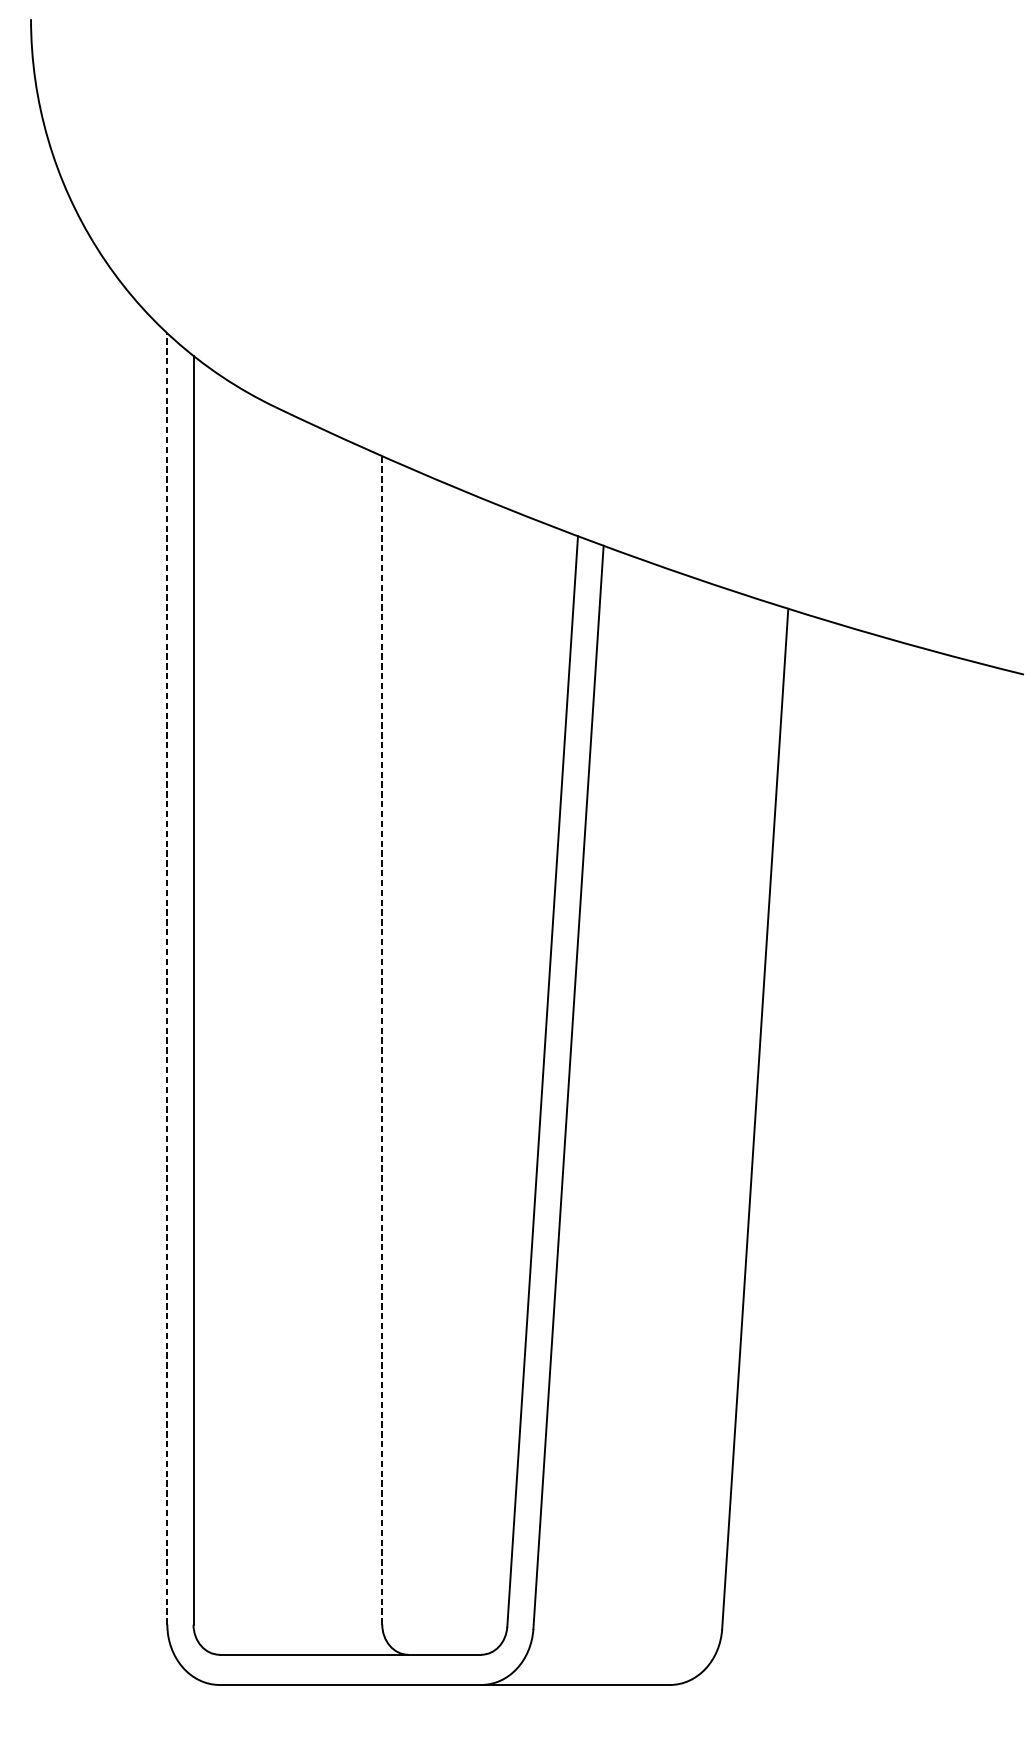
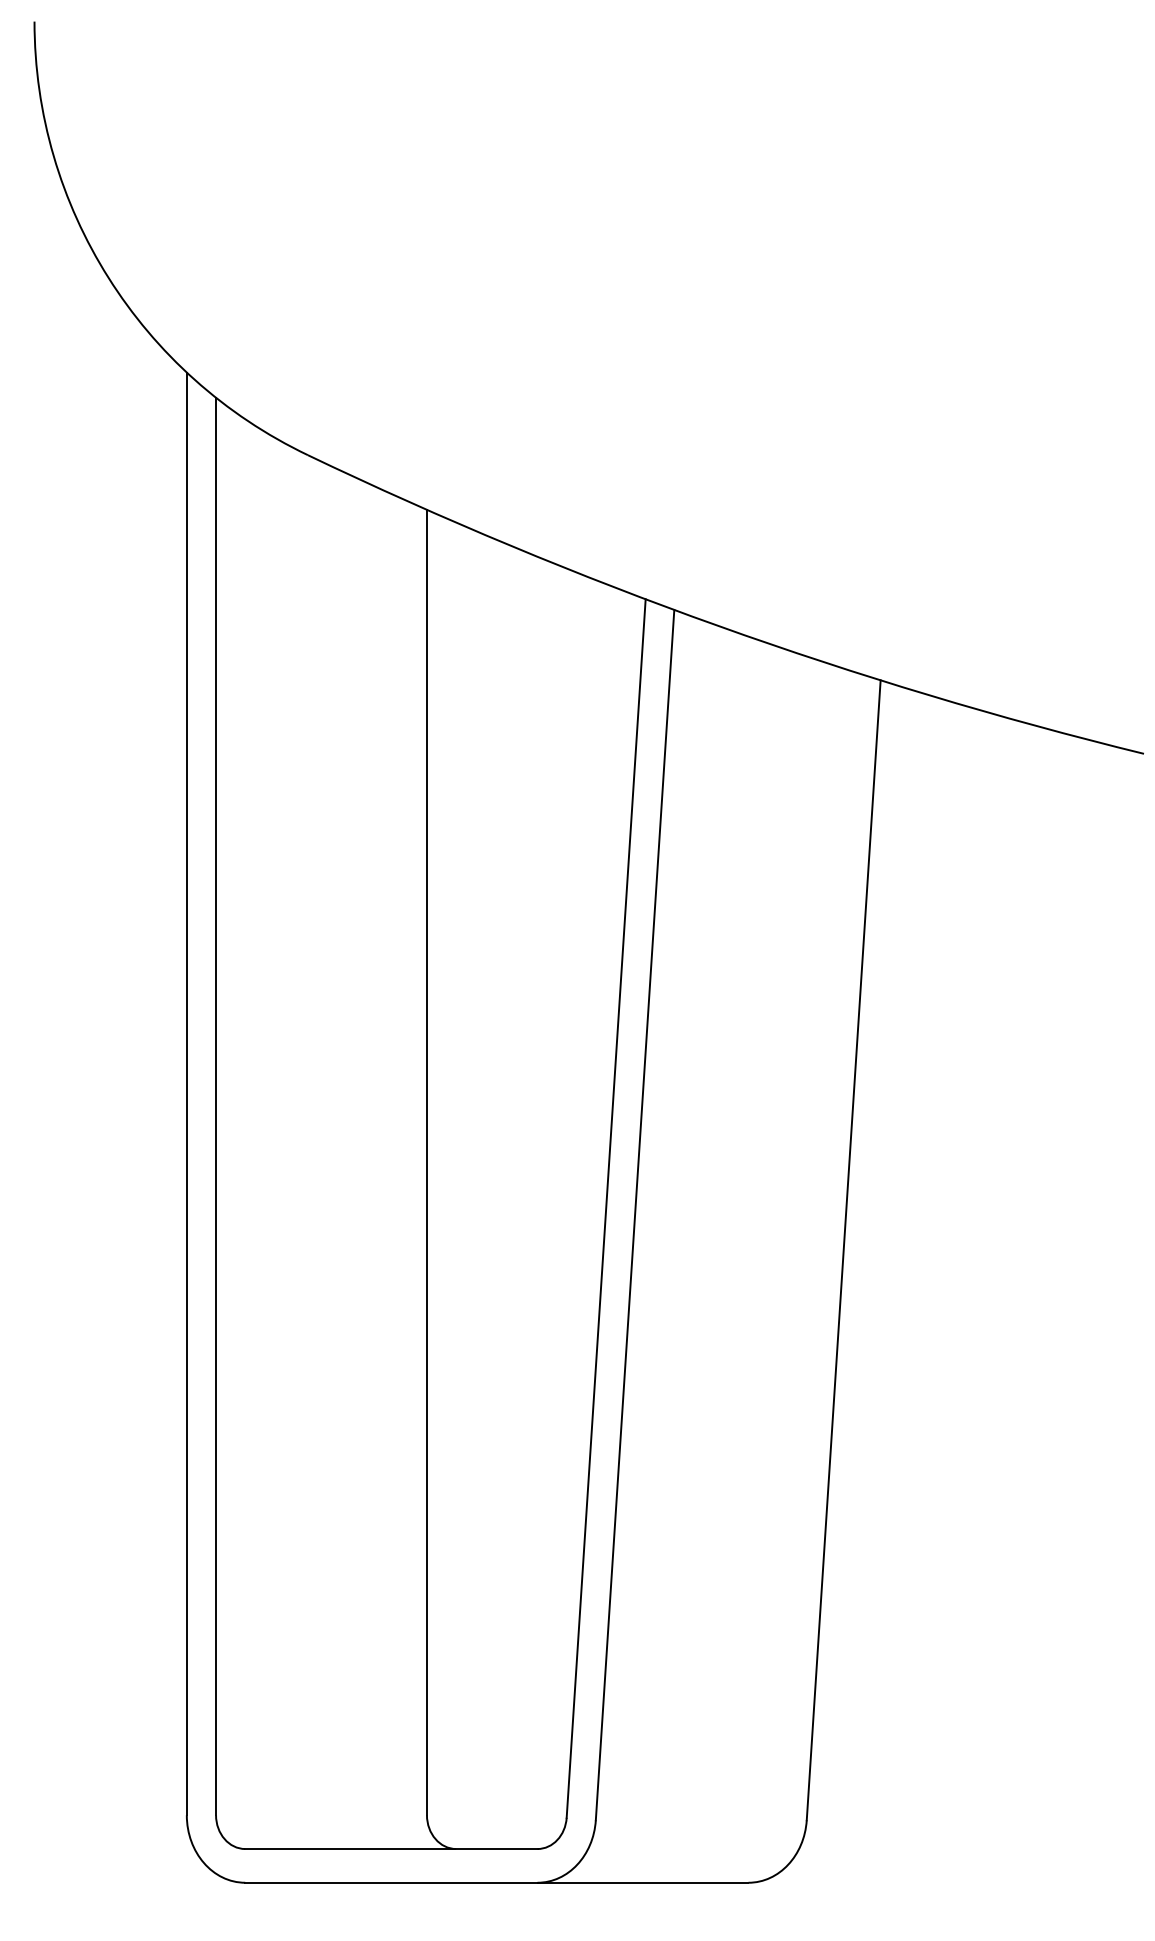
line: (167, 978) -> (186, 1093), dashed -> solid
line: (381, 1040) -> (426, 1162), dashed -> solid

